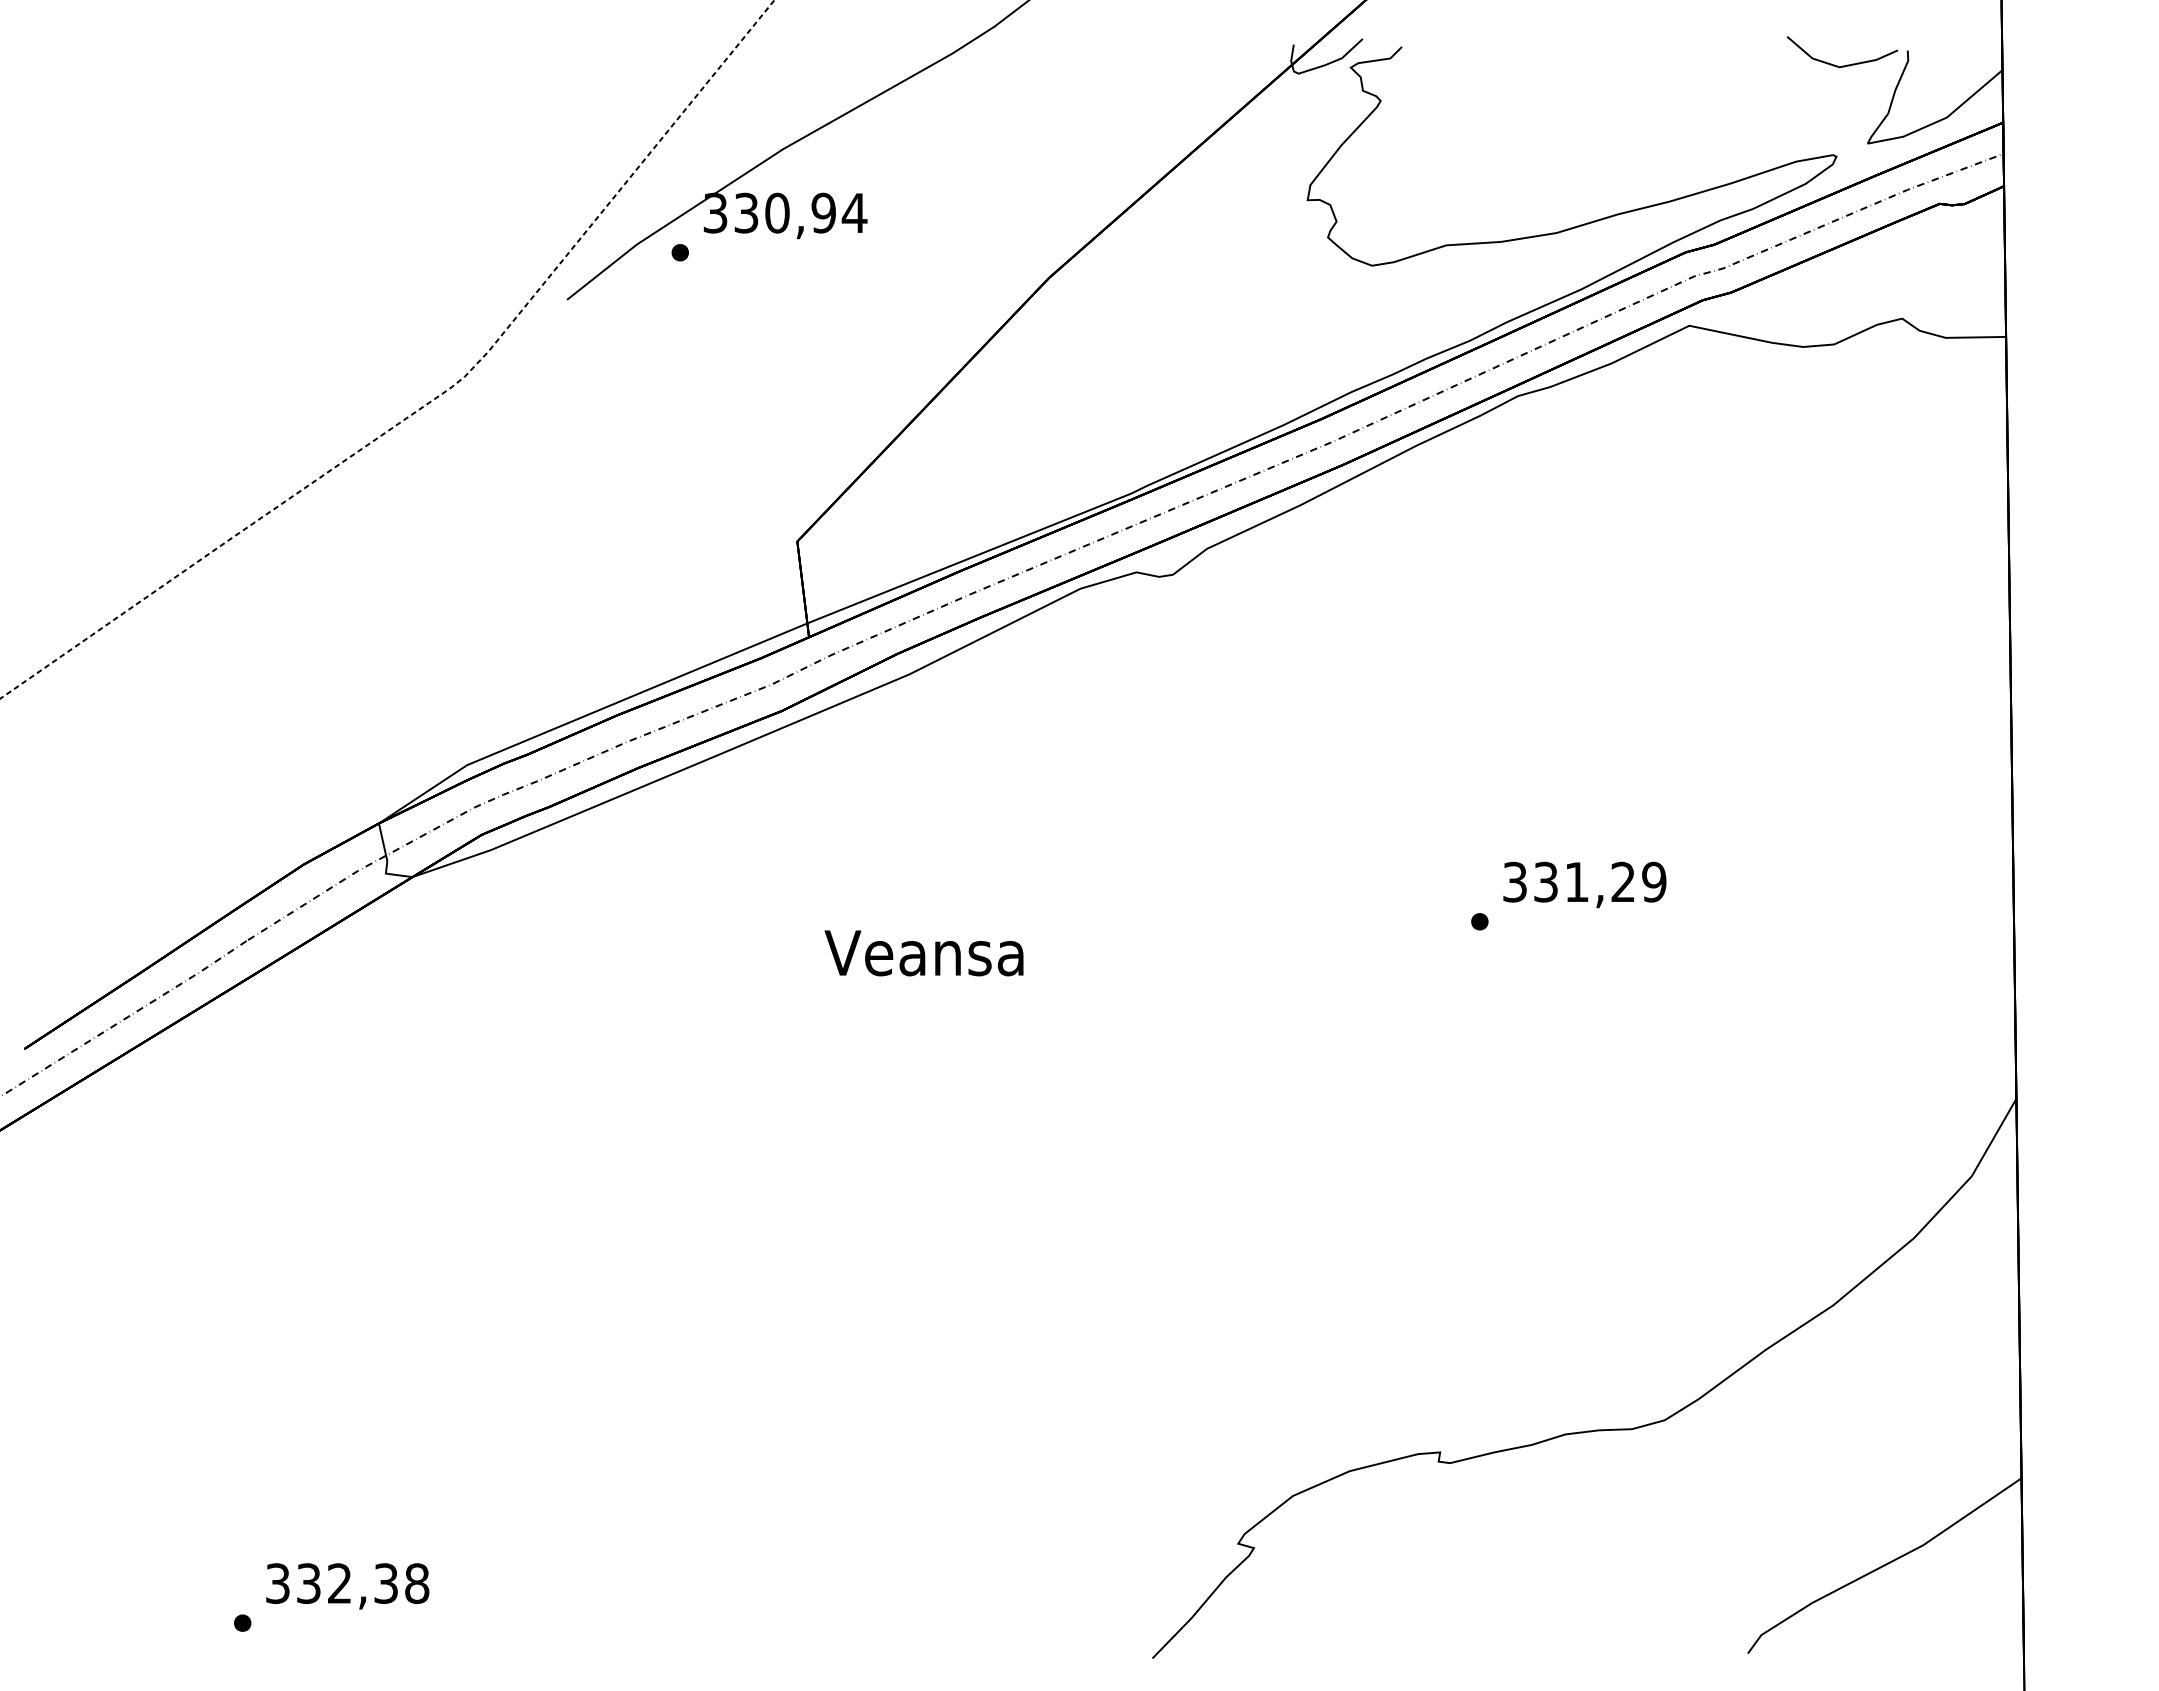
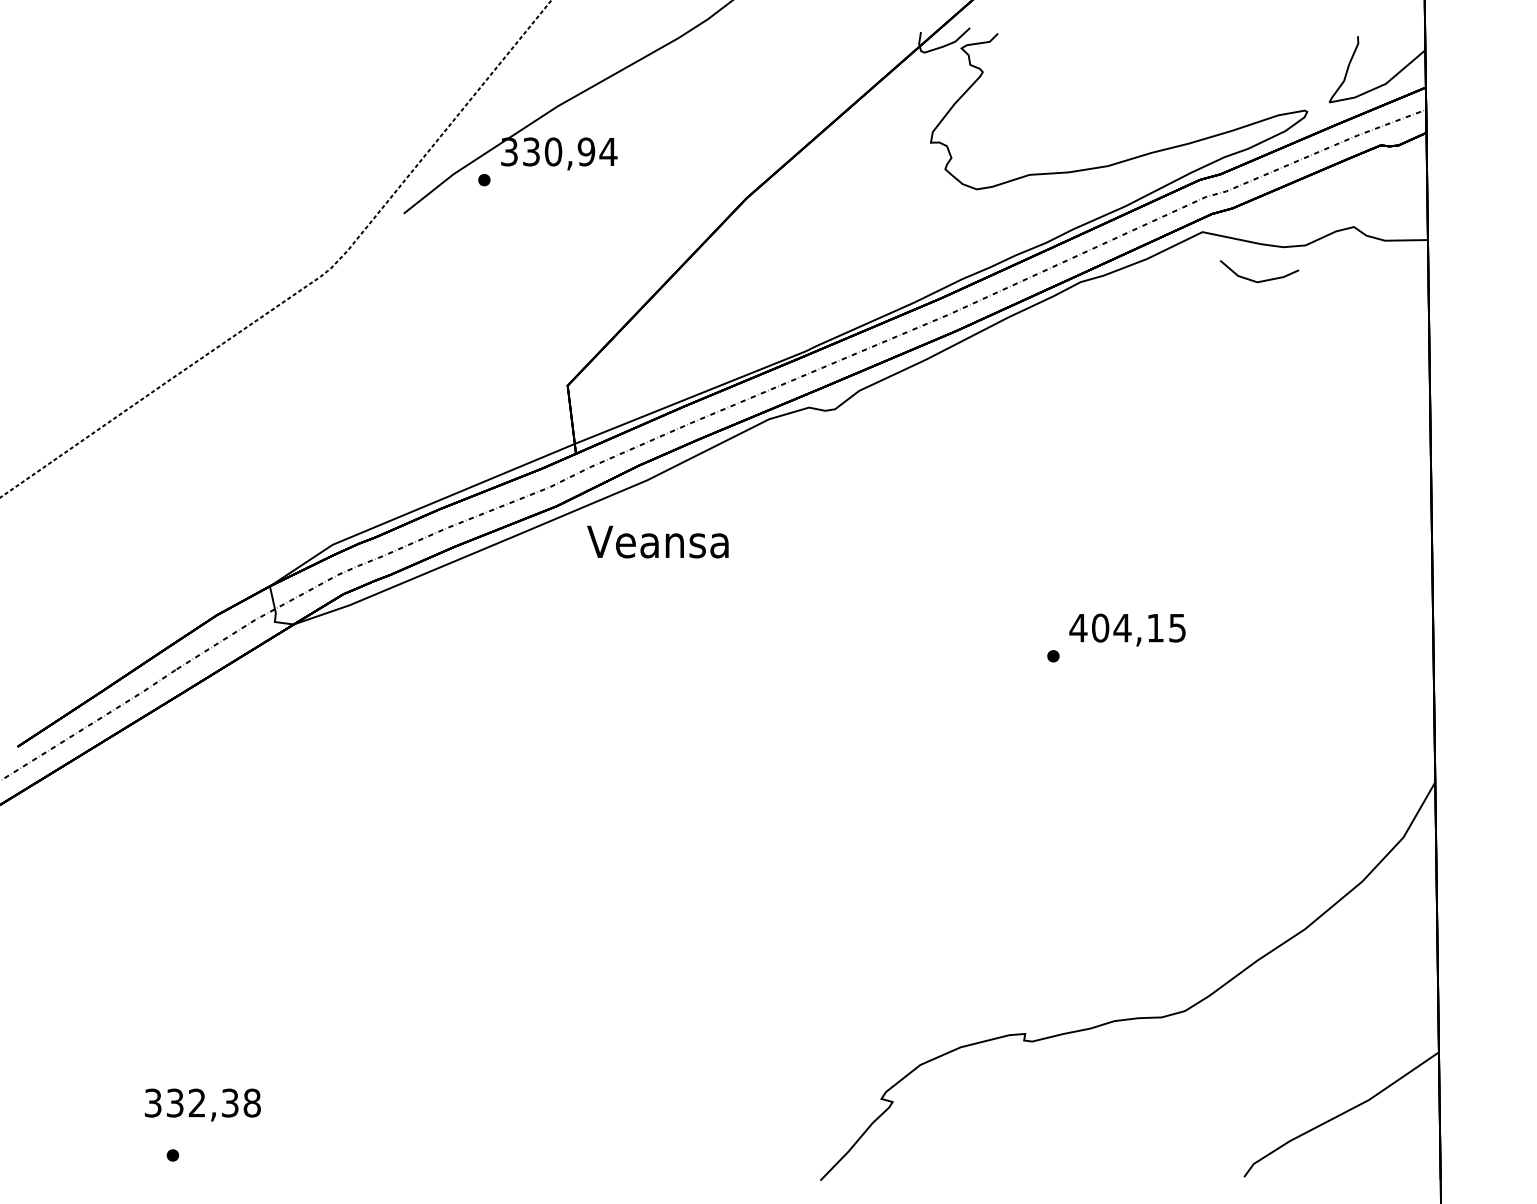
line: (1842, 65) -> (1259, 281), moved
text: (1584, 881) -> (1127, 627), 331,29 -> 404,15
text: (923, 953) -> (657, 542), moved
text: (347, 1586) -> (202, 1105), moved

